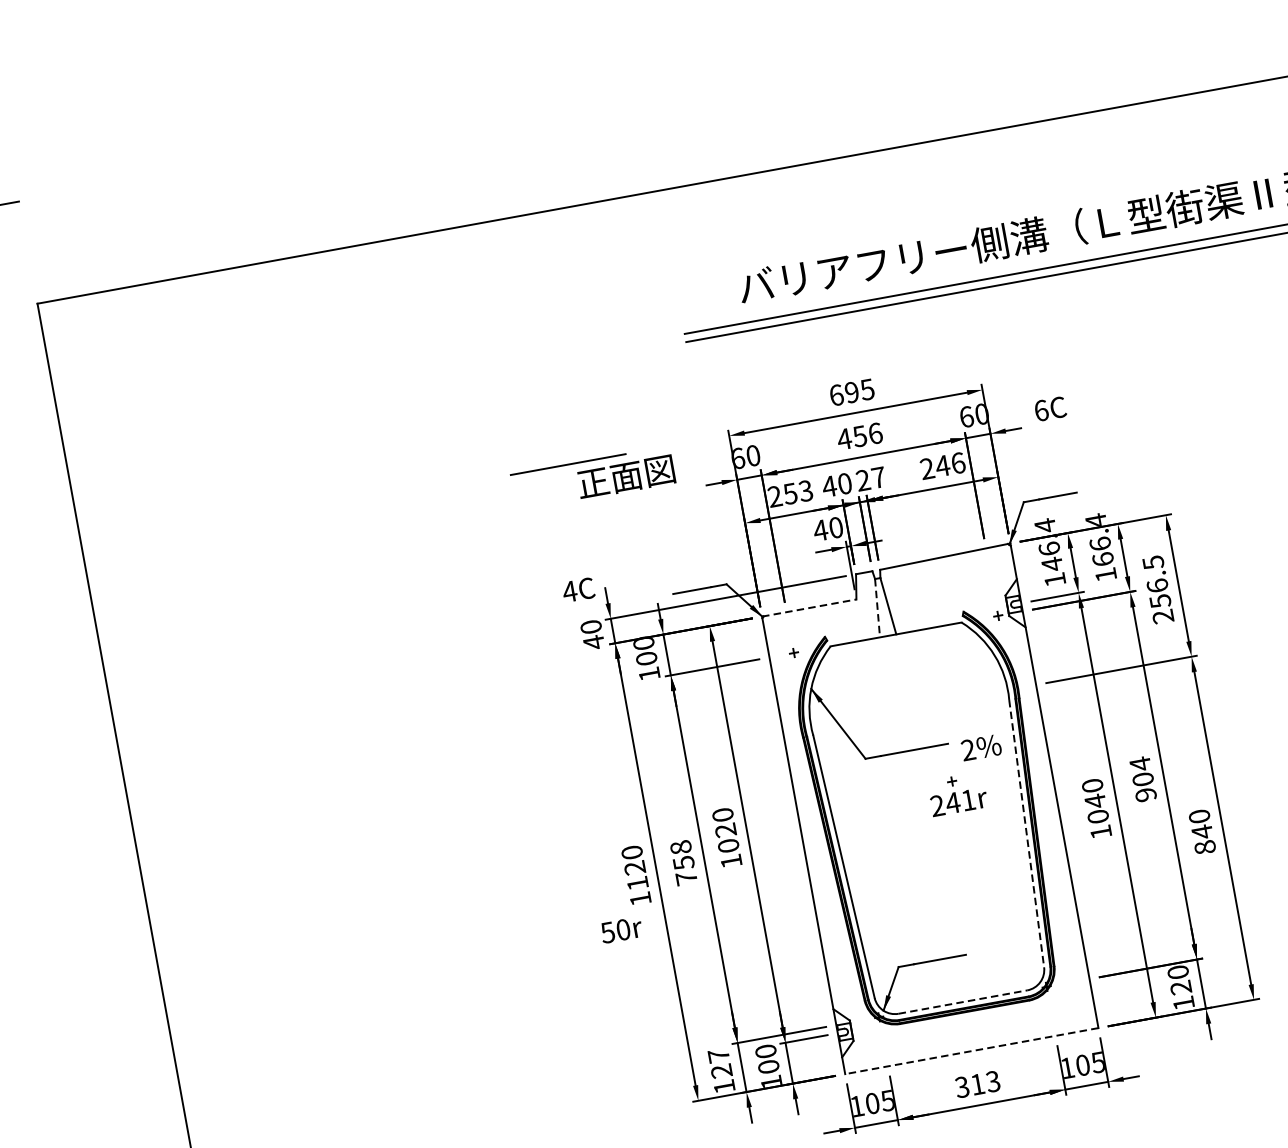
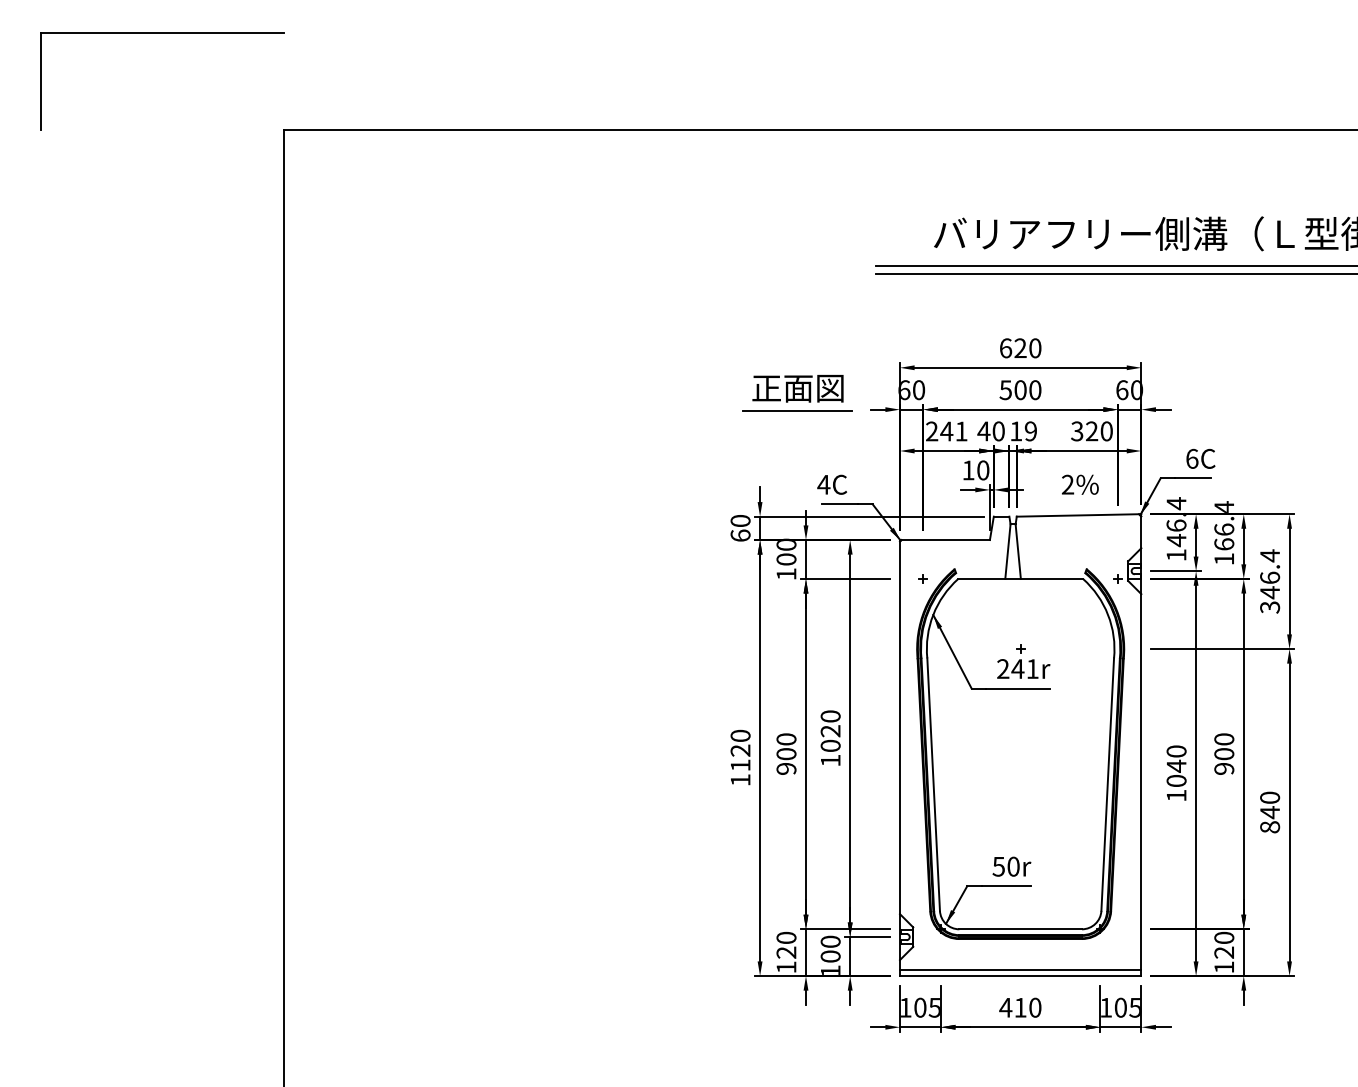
text: (859, 391) -> (1027, 348), 695 -> 620
text: (1050, 408) -> (1200, 458), moved
text: (860, 436) -> (1020, 390), 456 -> 500
line: (567, 463) -> (797, 410), moved
text: (942, 466) -> (1091, 431), 246 -> 320
text: (870, 479) -> (1023, 431), 27 -> 19
text: (797, 492) -> (953, 431), 253 -> 241
text: (820, 530) -> (968, 470), 40 -> 10
text: (577, 589) -> (831, 484), moved
text: (1158, 589) -> (1270, 581), 256.5 -> 346.4
line: (808, 608) -> (944, 540), dashed -> solid
line: (877, 609) -> (1007, 552), dashed -> solid
text: (593, 642) -> (740, 535), 40 -> 60
text: (981, 747) -> (1080, 484), moved
text: (1140, 764) -> (1224, 739), 904 -> 900
part: (957, 794) -> (1023, 661), moved
line: (1026, 834) -> (1107, 785), dashed -> solid
text: (683, 862) -> (786, 753), 758 -> 900
text: (621, 929) -> (1011, 866), moved
line: (963, 1002) -> (1021, 929), dashed -> solid
line: (970, 1045) -> (1020, 970), added
line: (971, 1051) -> (1020, 976), dashed -> solid
text: (718, 1055) -> (786, 937), 127 -> 120
text: (977, 1084) -> (1020, 1007), 313 -> 410

